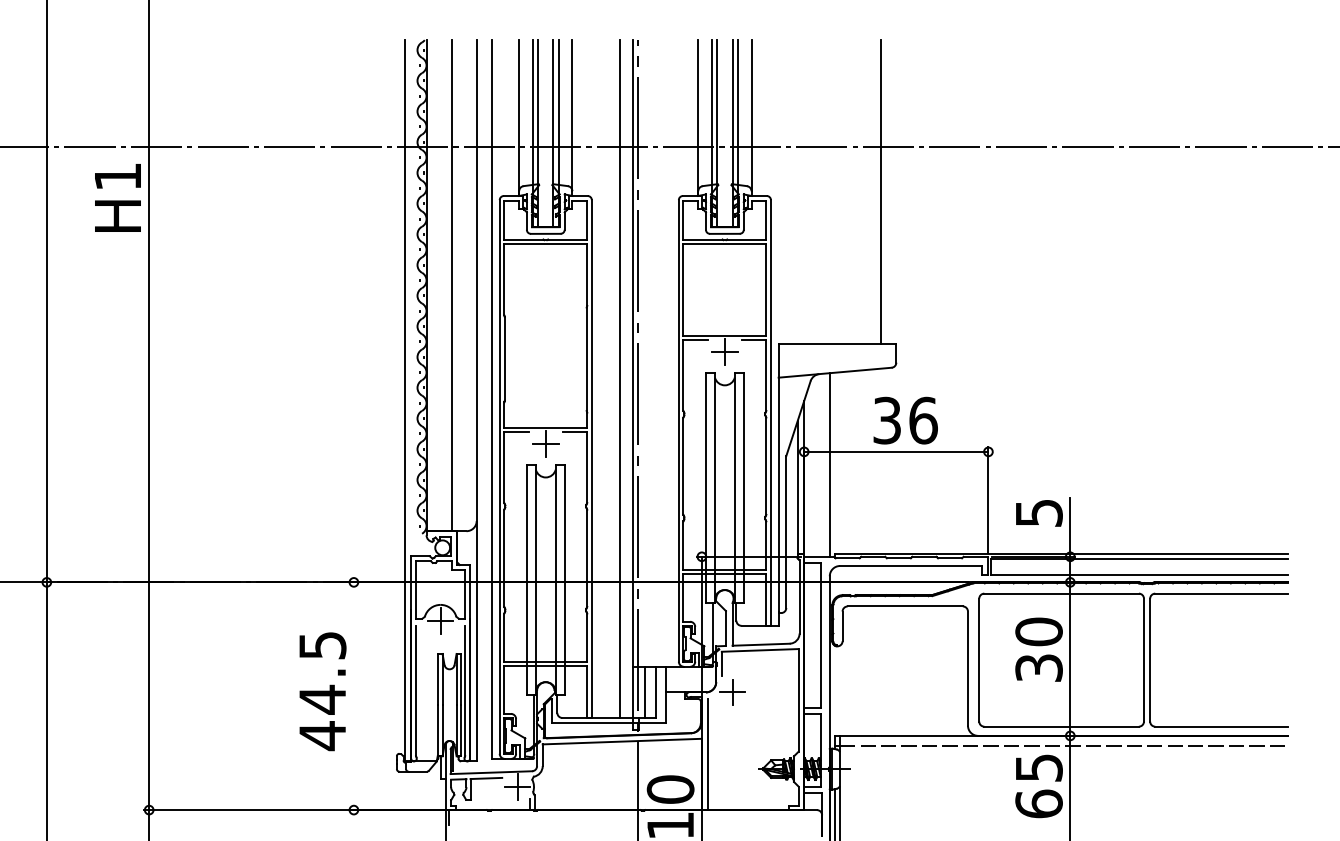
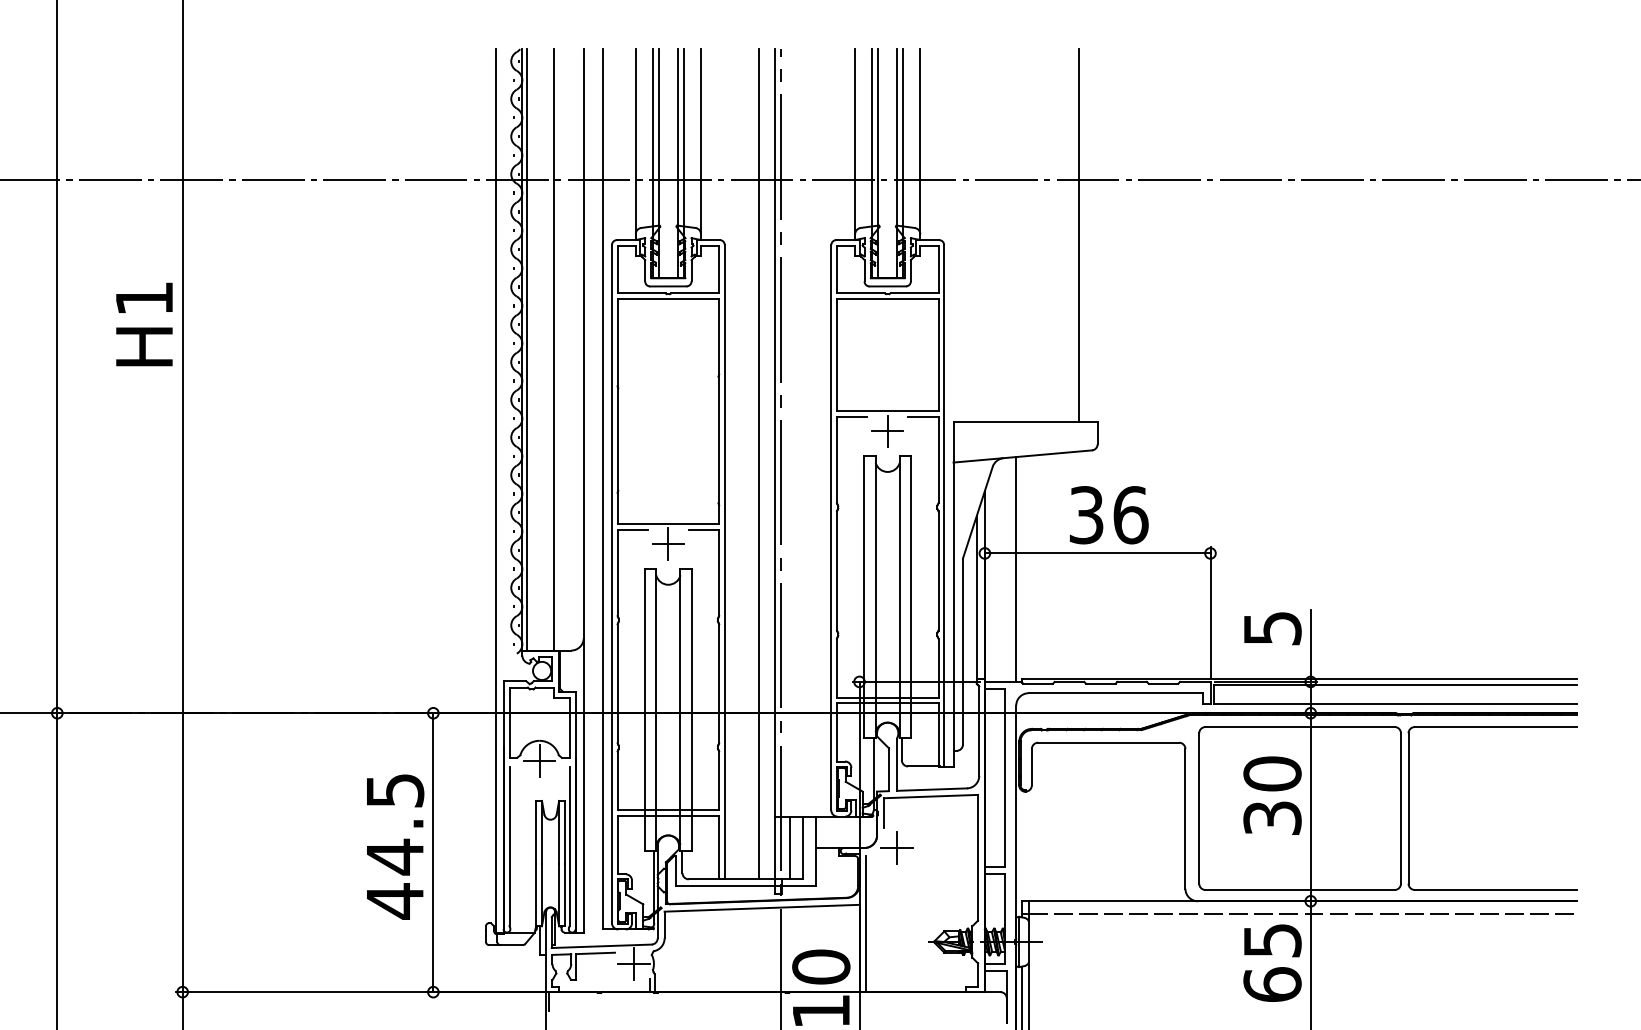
text: (117, 197) -> (143, 323), moved
line: (430, 285) -> (527, 349), added
line: (353, 696) -> (432, 853), added

